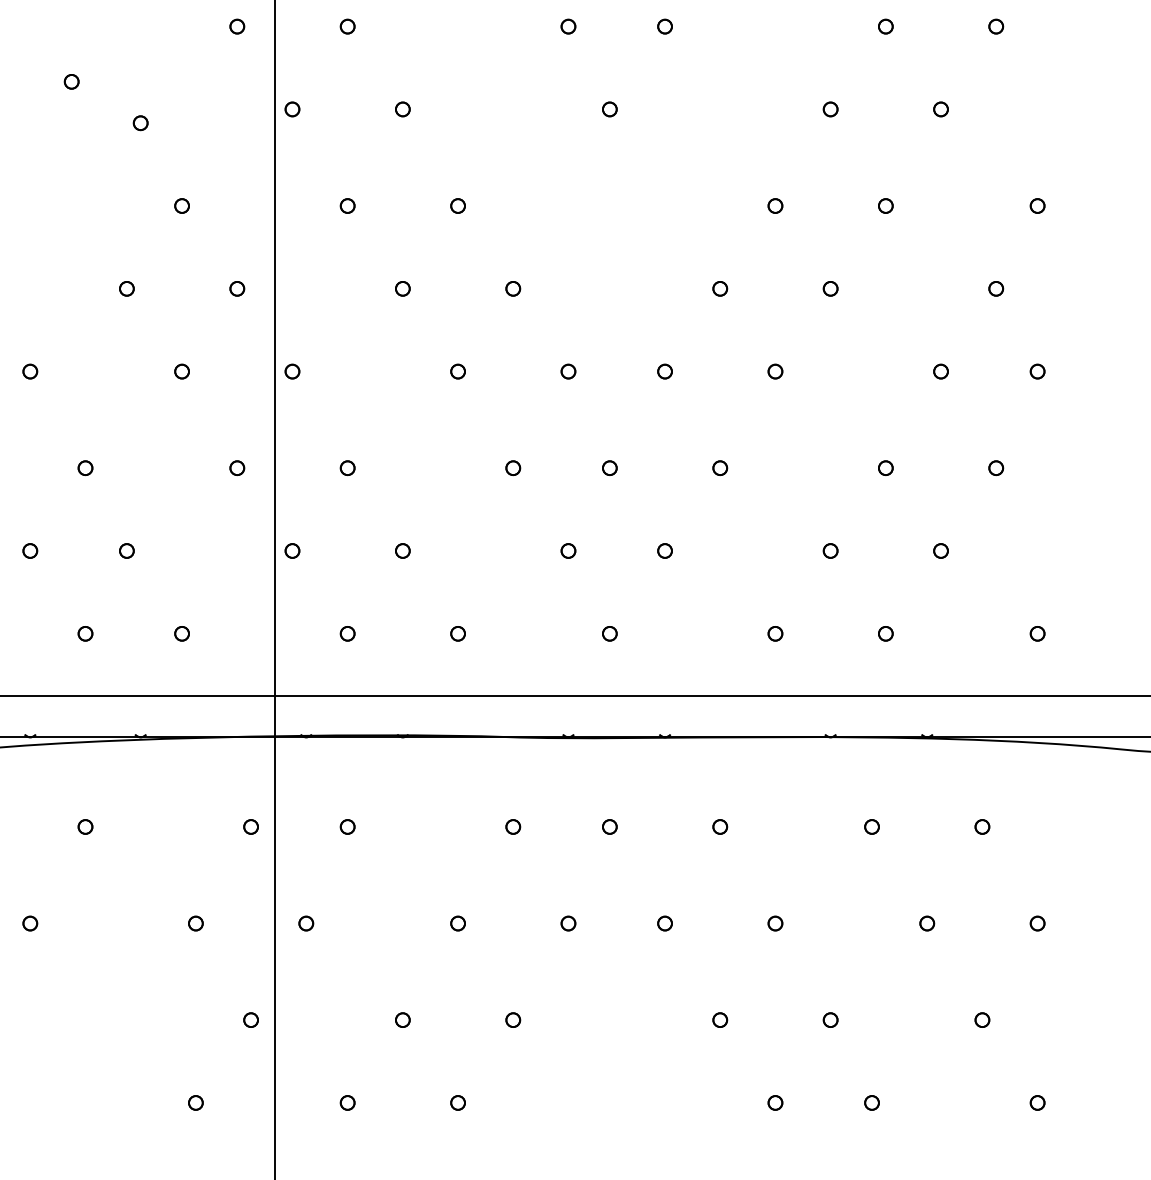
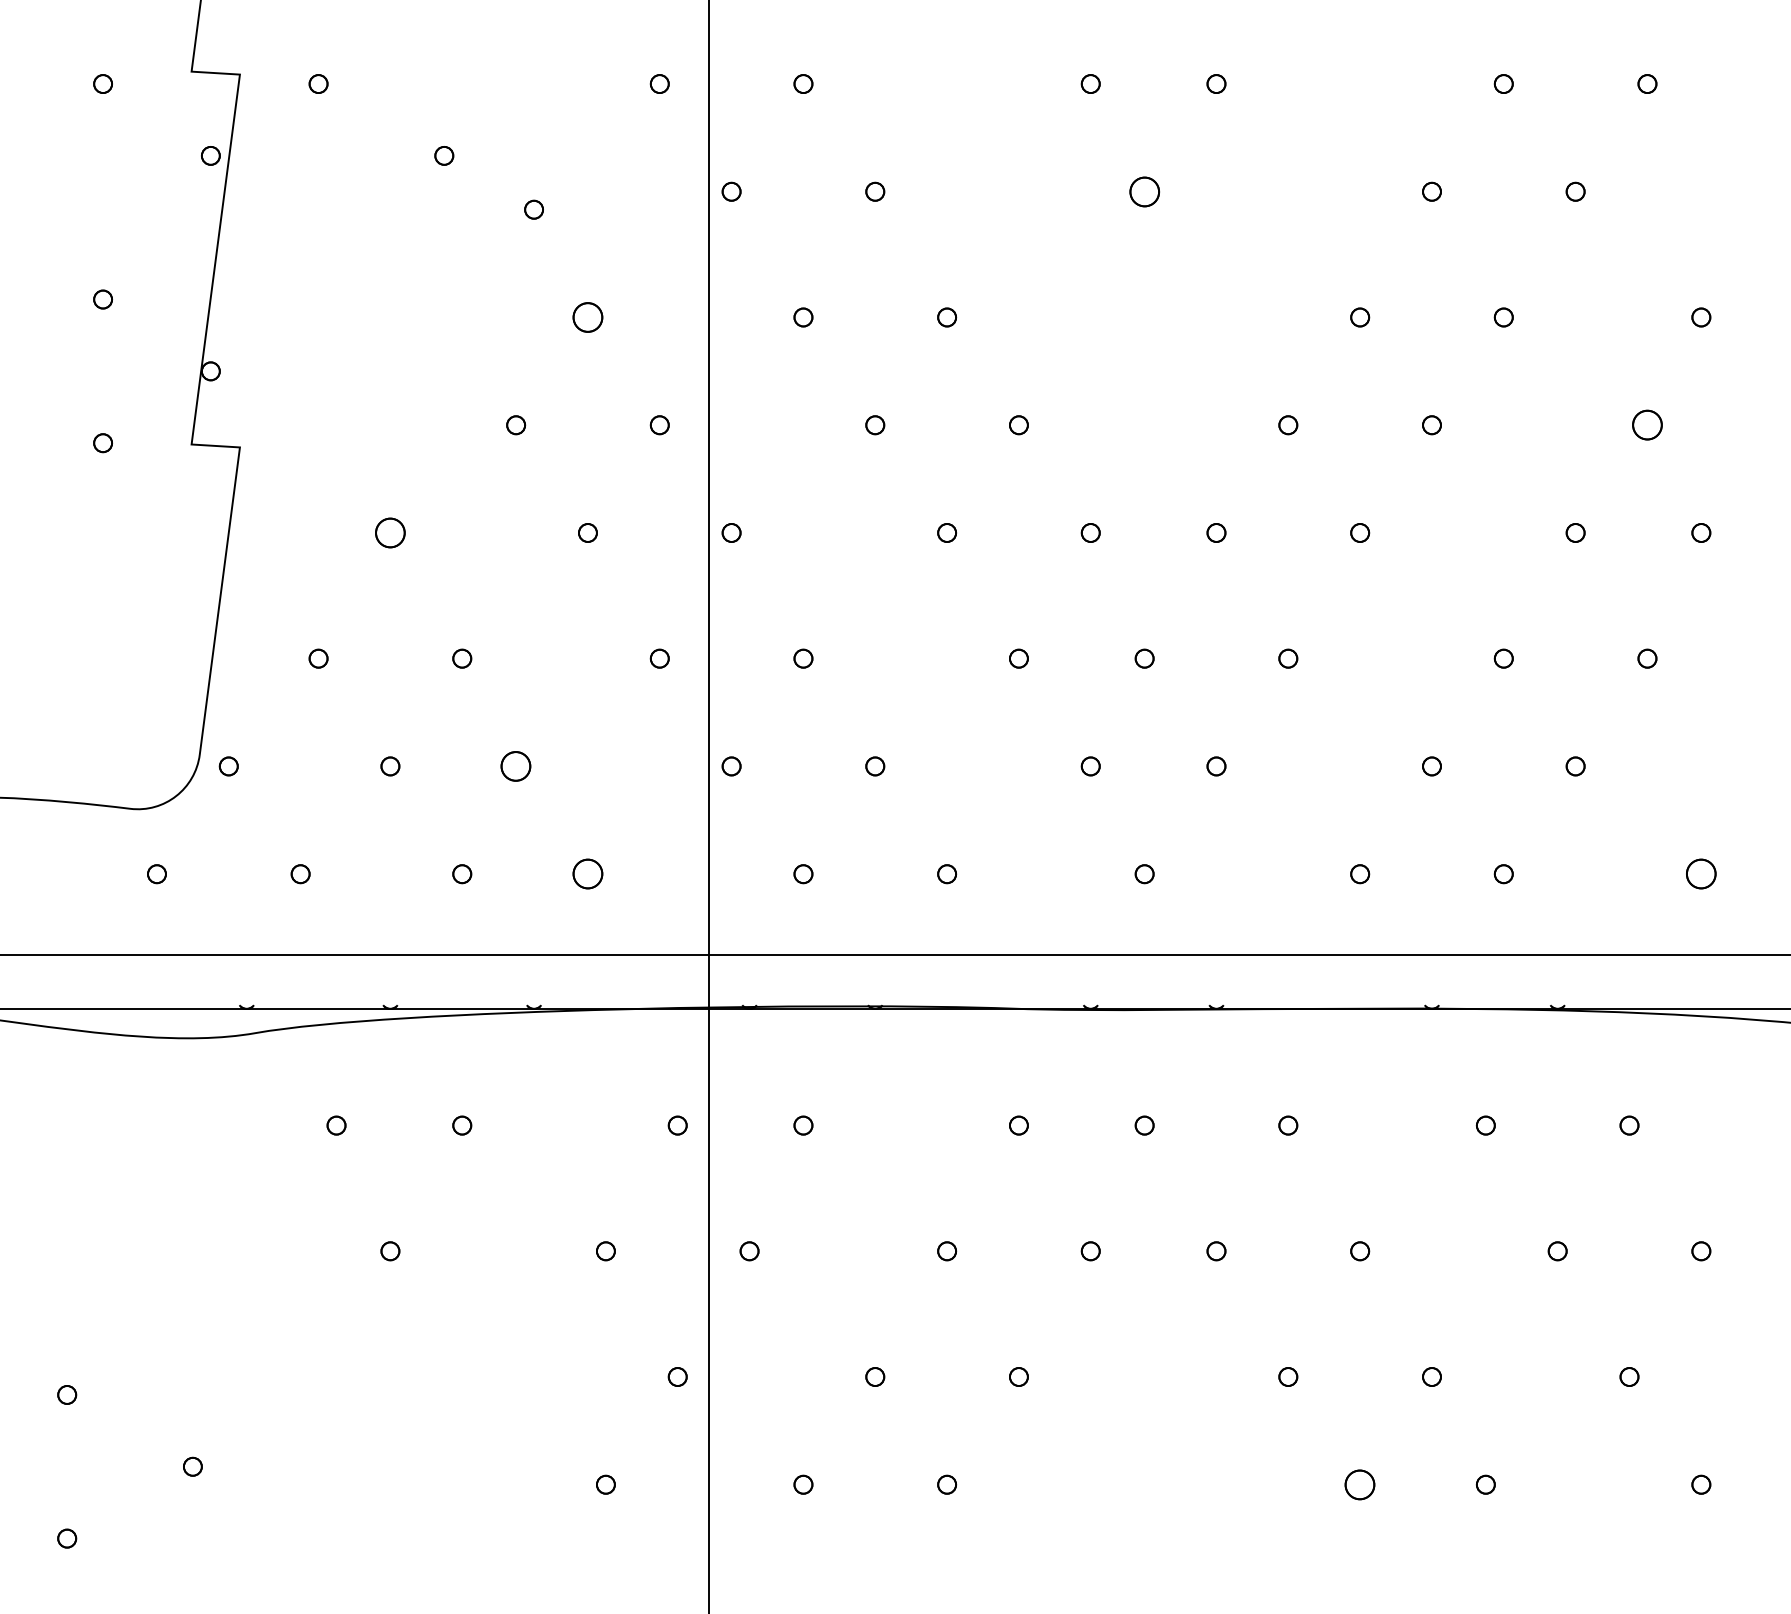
part: (609, 109) -> (1144, 191), size x1.6
part: (181, 206) -> (587, 317), size x1.6
part: (996, 289) -> (1647, 425), size x1.6
part: (30, 371) -> (390, 532), size x1.6
part: (127, 551) -> (516, 766), size x1.6
part: (181, 634) -> (587, 874), size x1.6
part: (1037, 634) -> (1701, 874), size x1.6
part: (775, 1102) -> (1360, 1484), size x1.6

